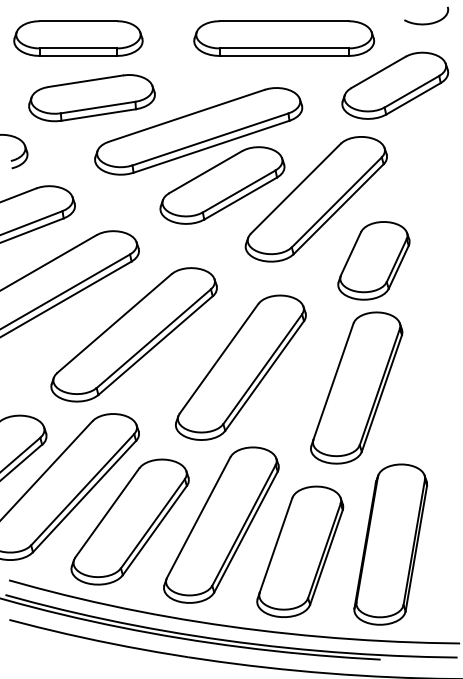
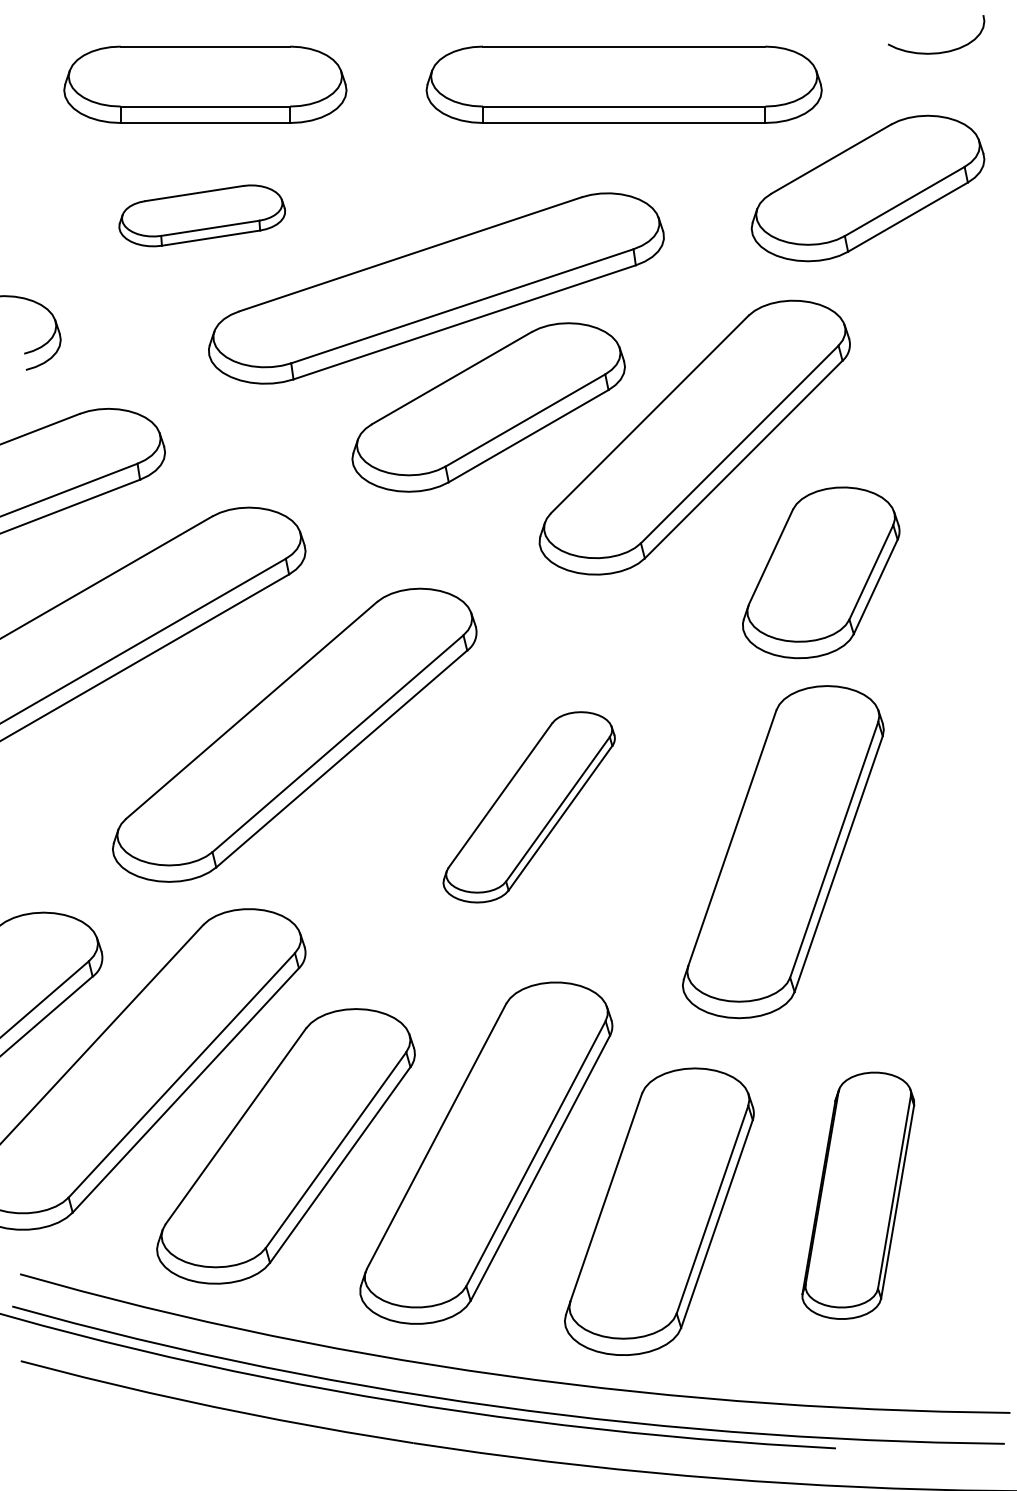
part: (78, 38) -> (205, 84), moved
part: (91, 98) -> (201, 216), size x0.6
part: (240, 367) -> (528, 806), size x0.6
part: (390, 544) -> (857, 1195), size x0.7

